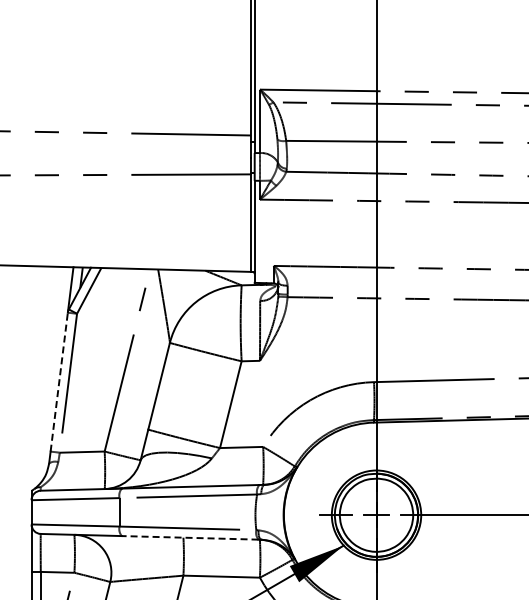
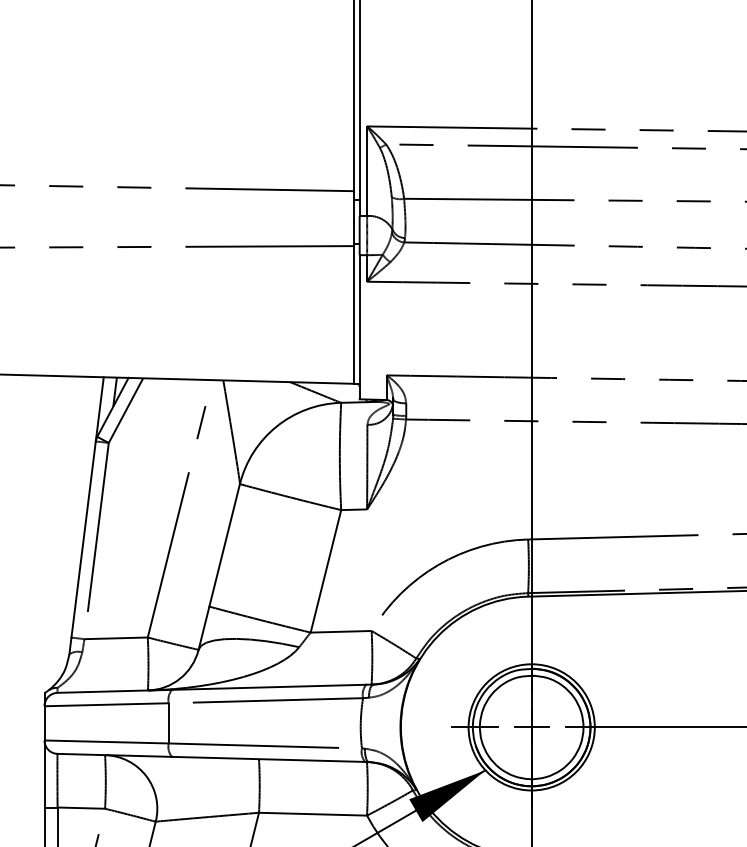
line: (59, 382) -> (83, 540), dashed -> solid
line: (189, 537) -> (267, 758), dashed -> solid

